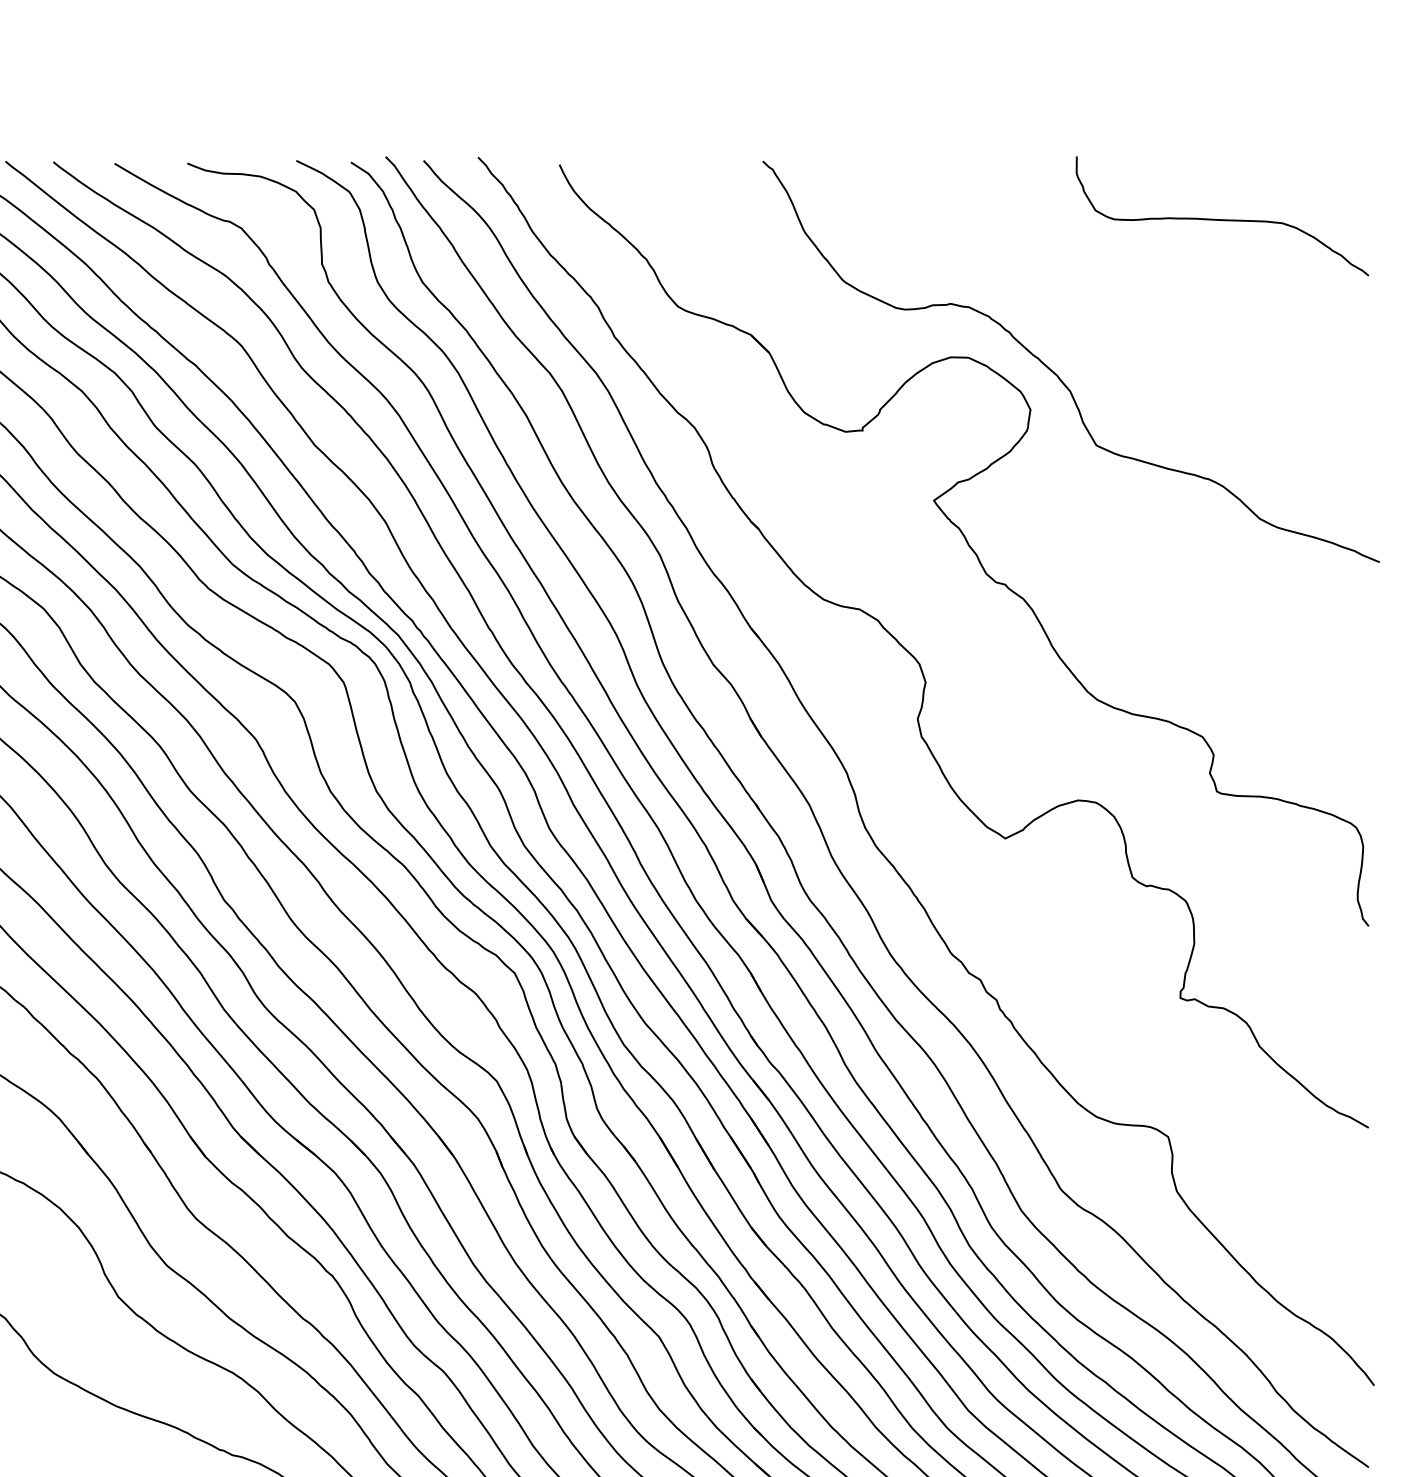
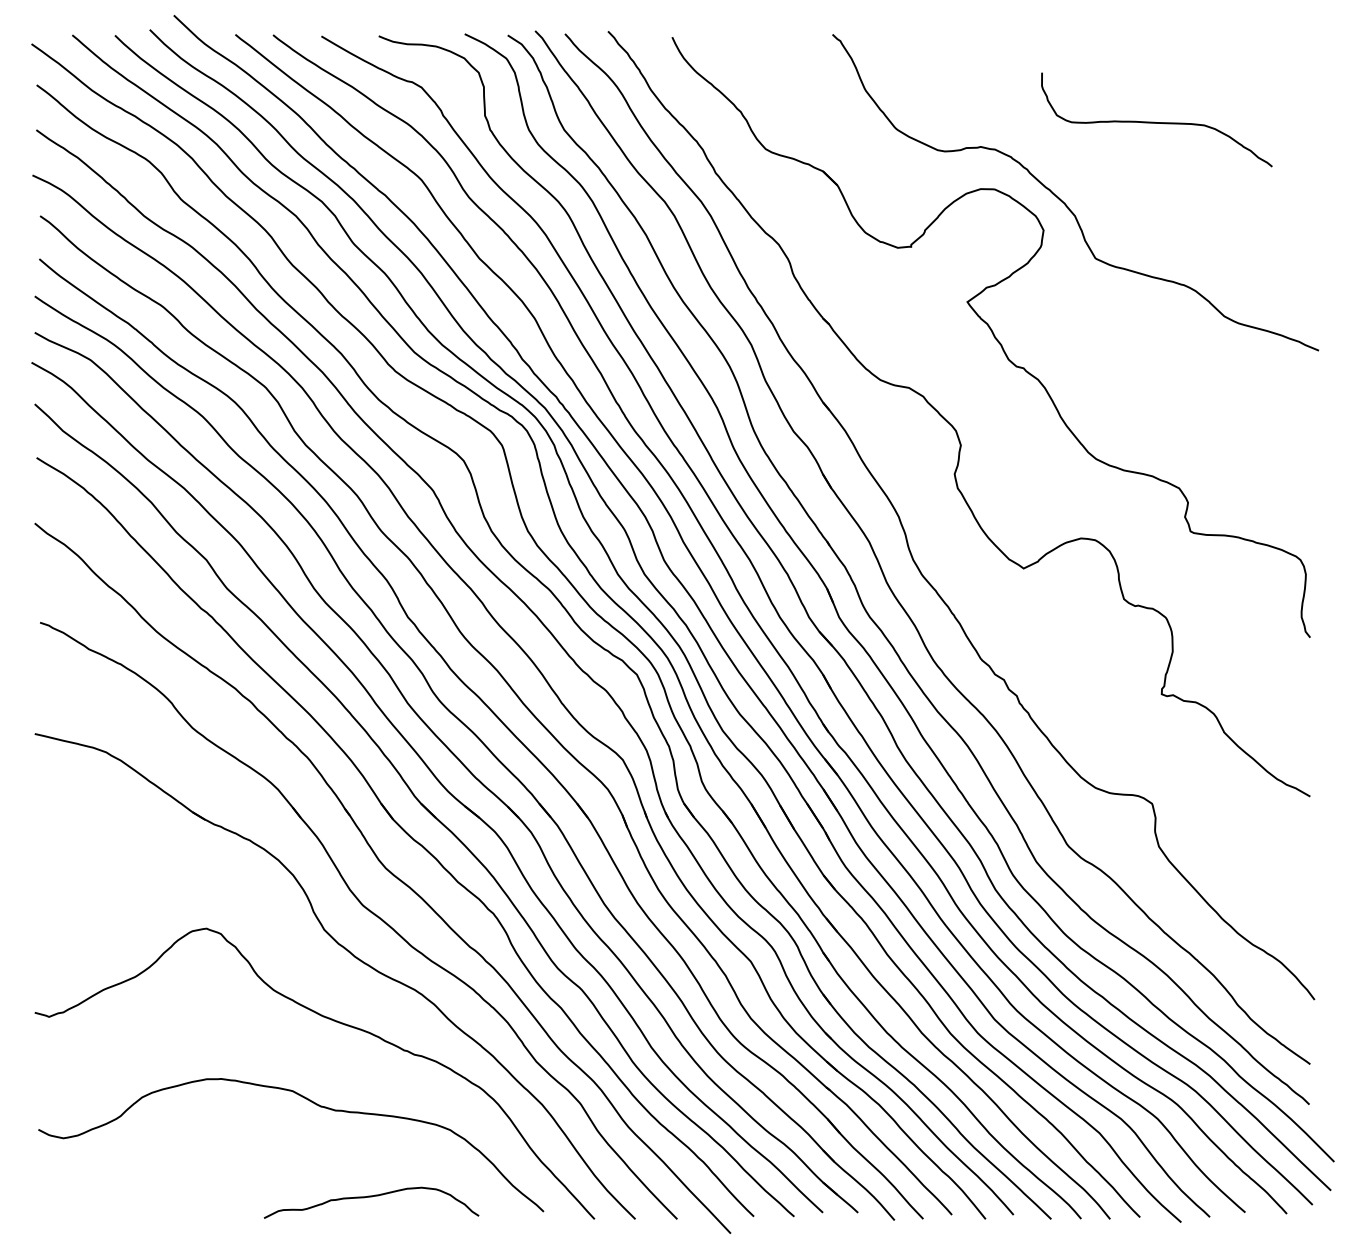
curve: (1219, 218) -> (1154, 121), moved

